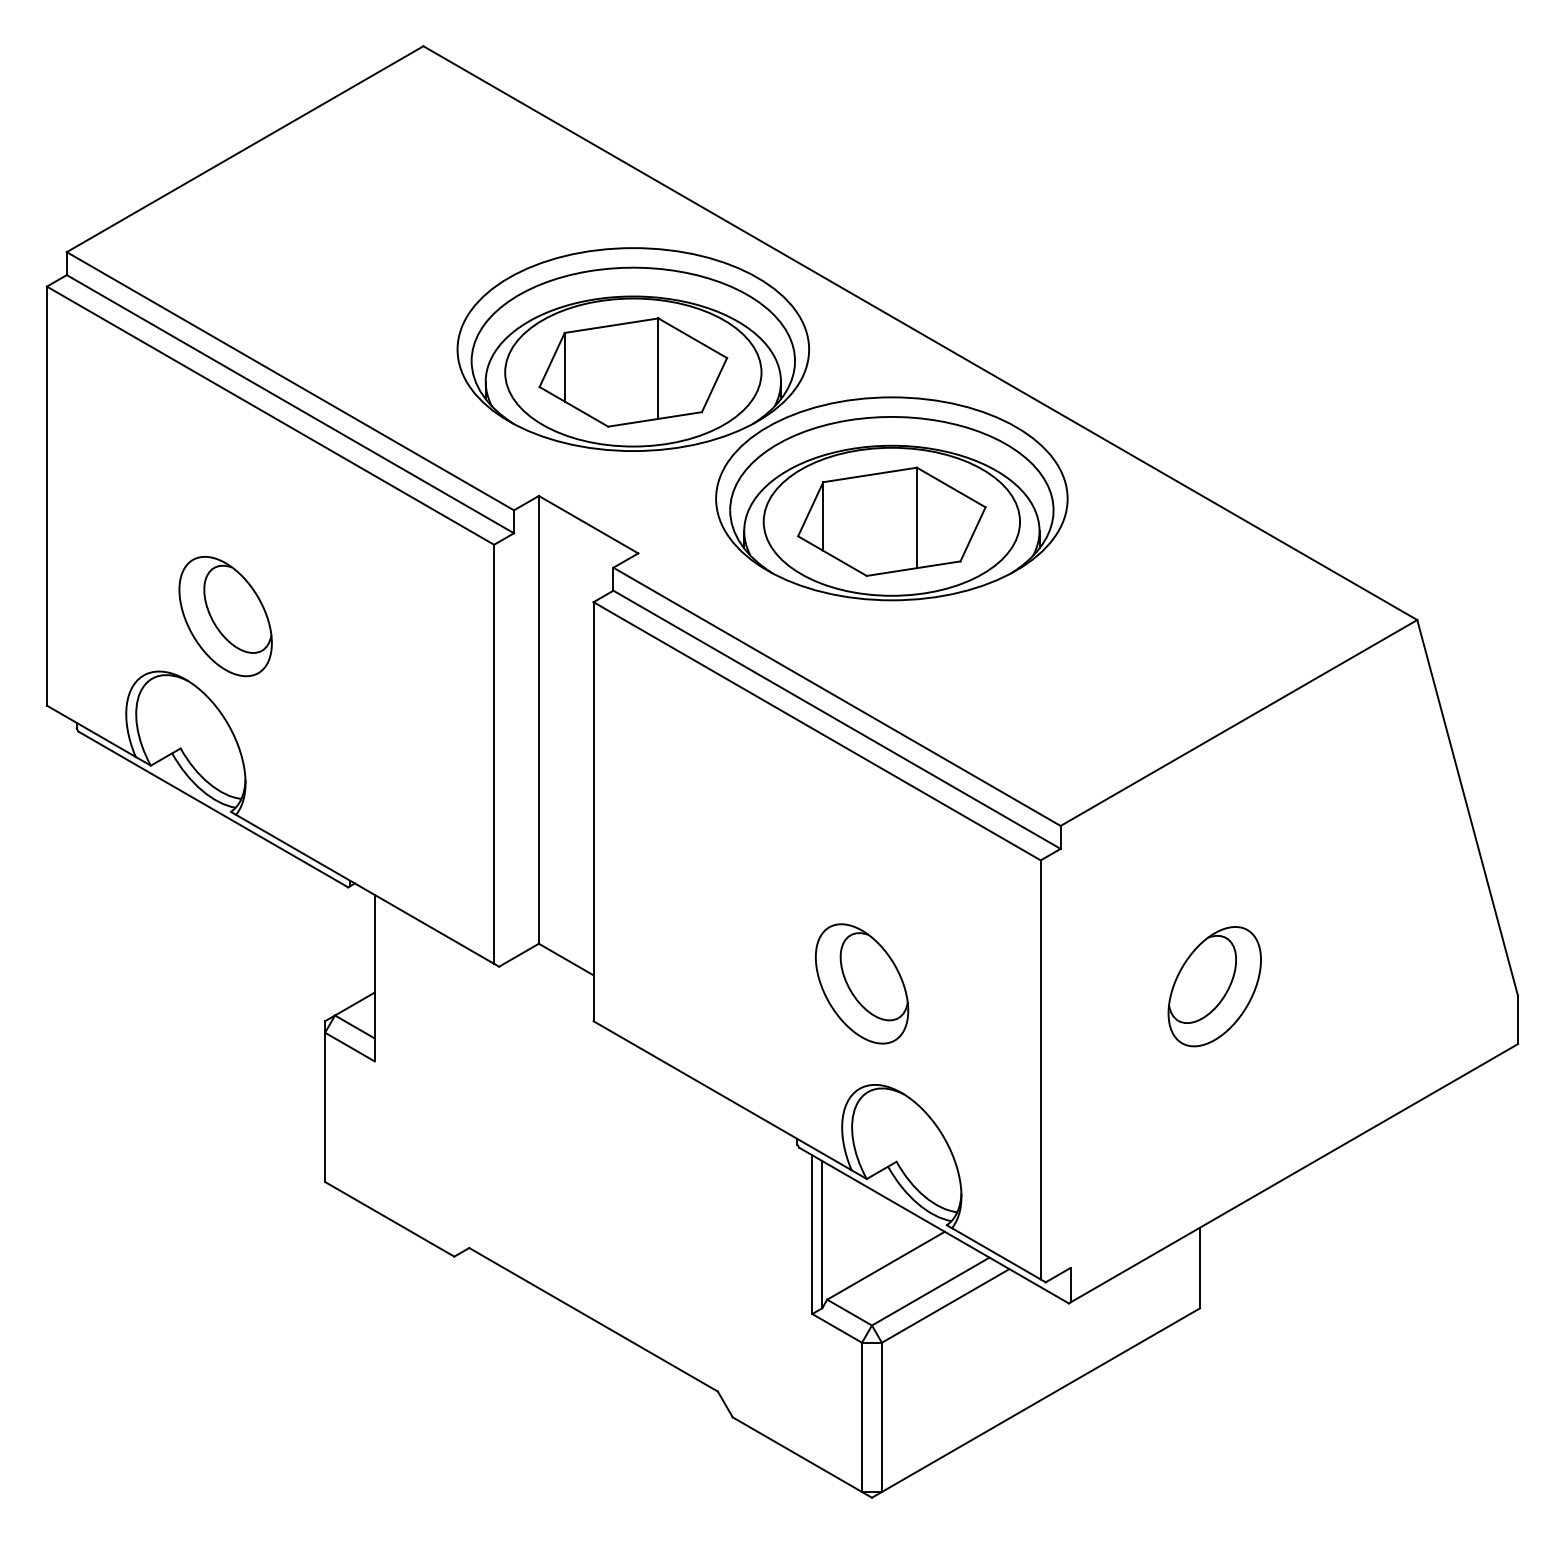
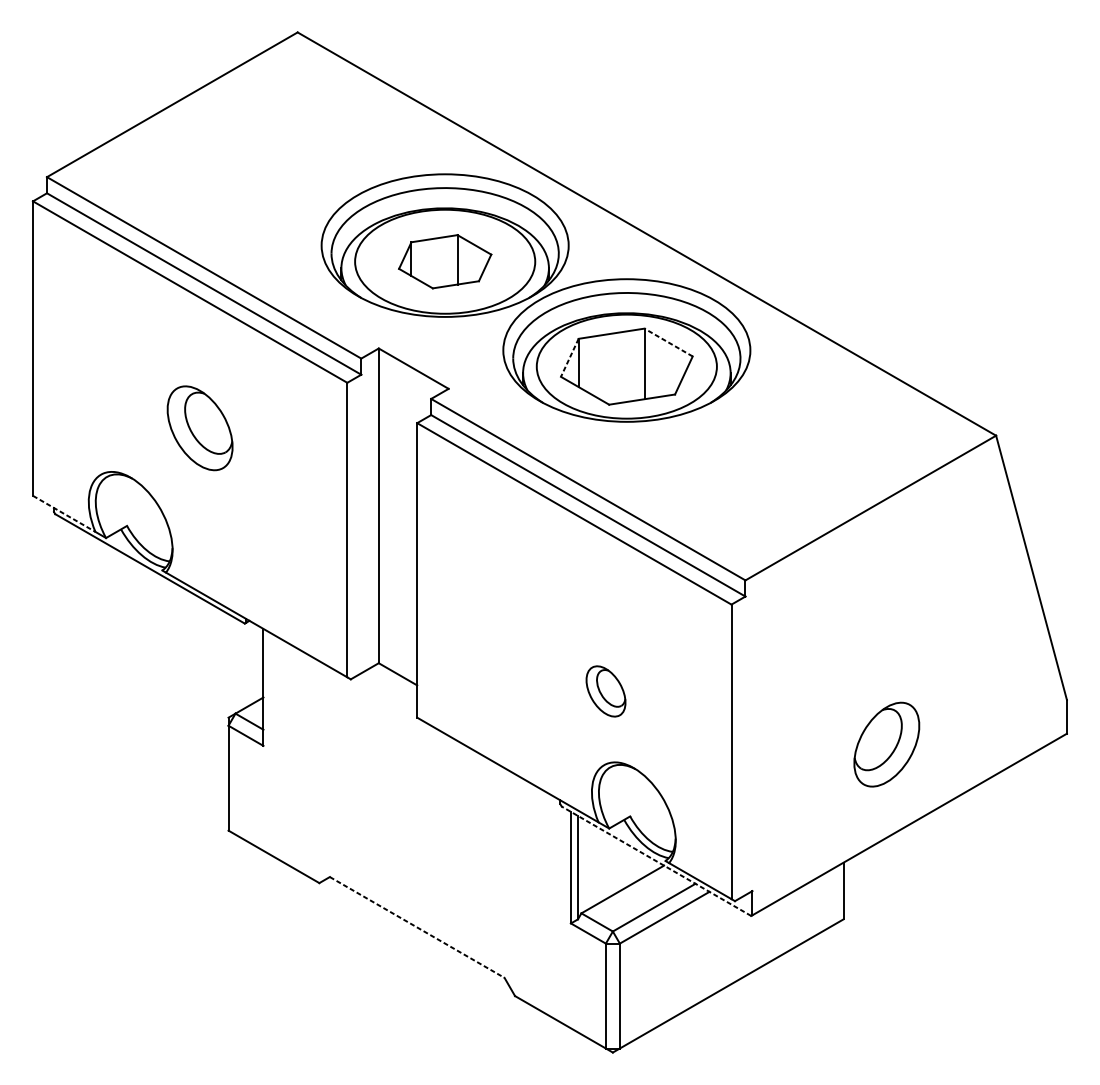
part: (633, 372) -> (445, 261), size x0.7
line: (951, 487) -> (668, 342), solid -> dashed
line: (810, 509) -> (569, 358), solid -> dashed
part: (225, 616) -> (200, 428), moved
line: (91, 731) -> (64, 514), solid -> dashed
part: (862, 983) -> (606, 691), size x0.6
part: (1214, 986) -> (886, 744), moved
line: (934, 1225) -> (656, 861), solid -> dashed
line: (593, 1319) -> (417, 927), solid -> dashed

